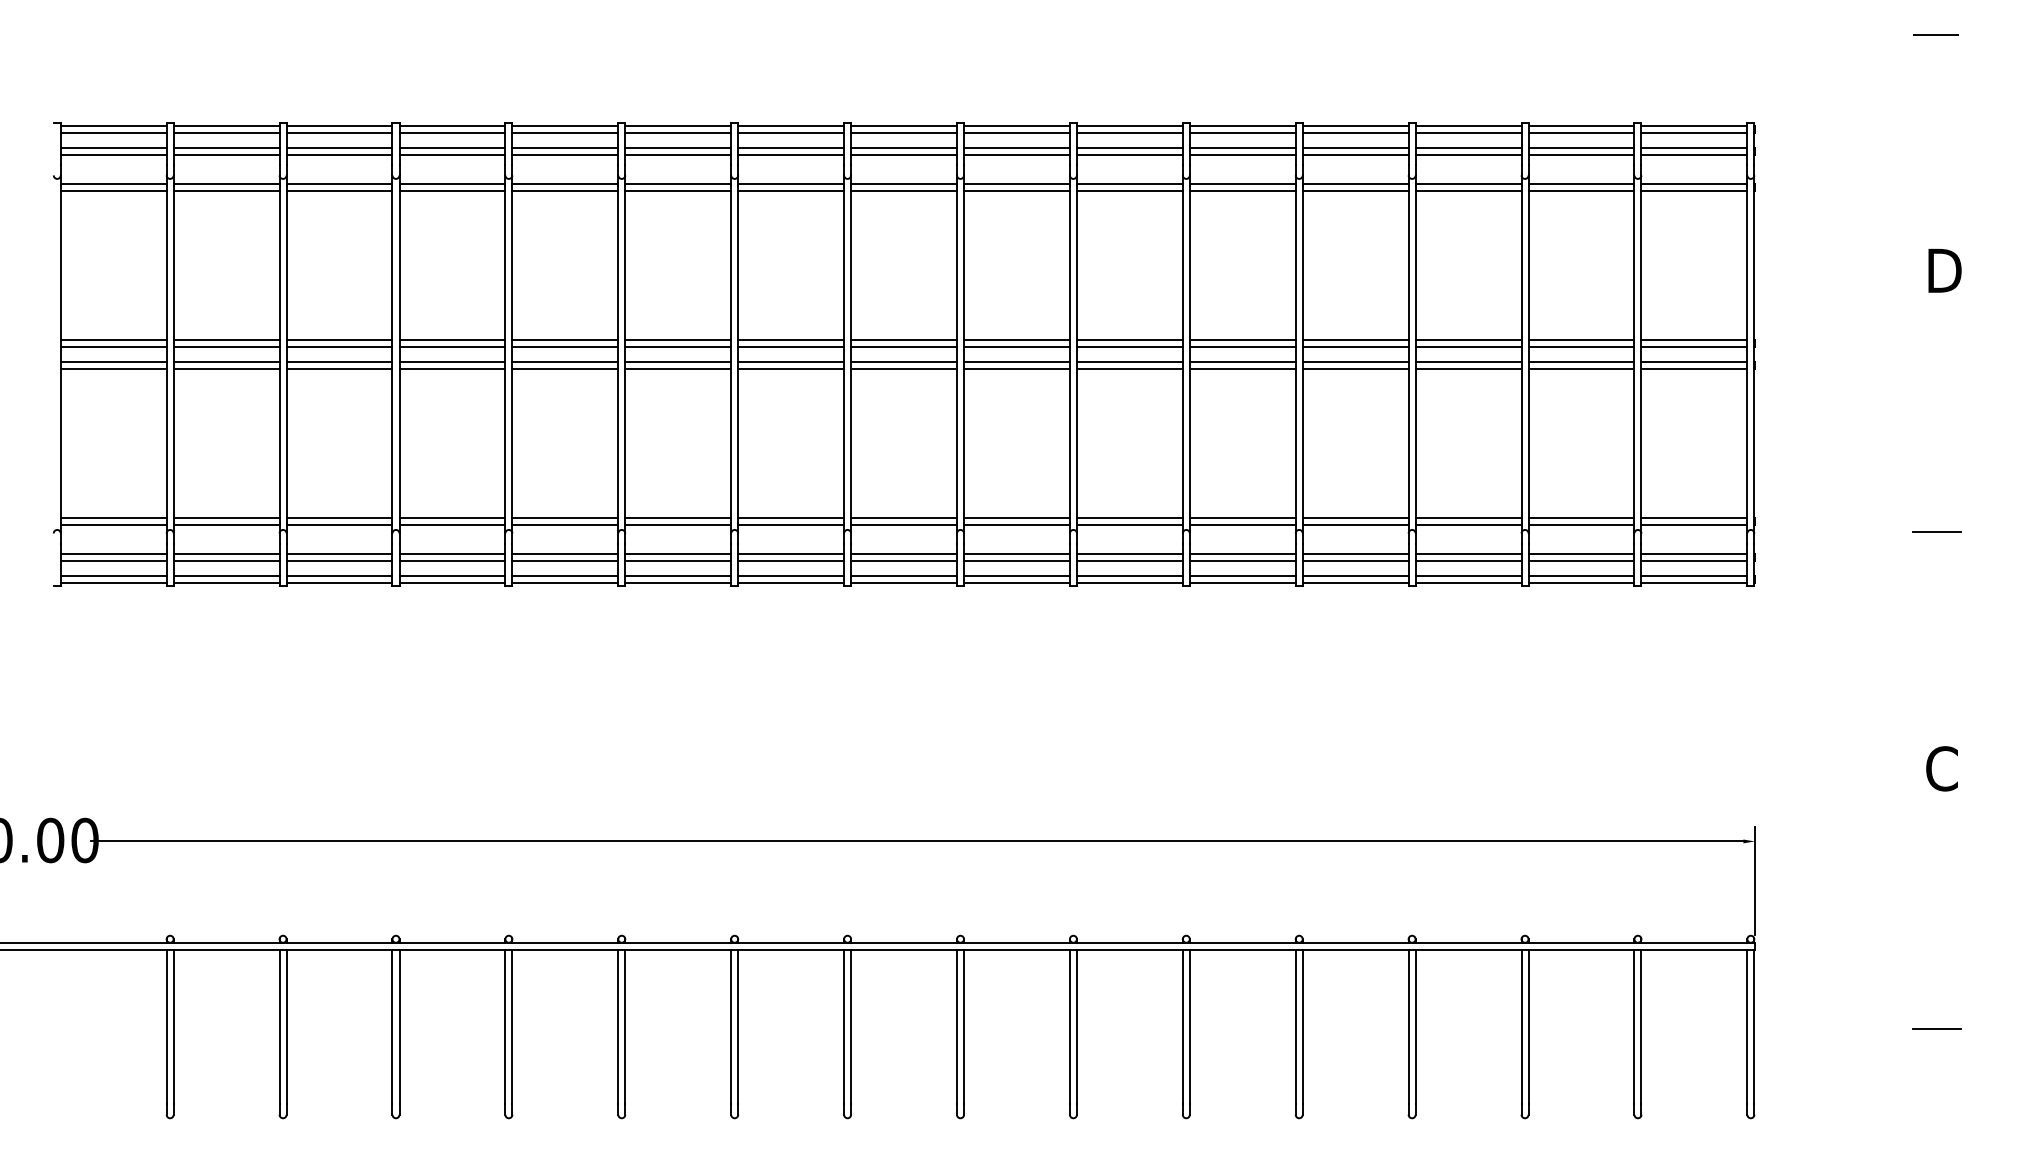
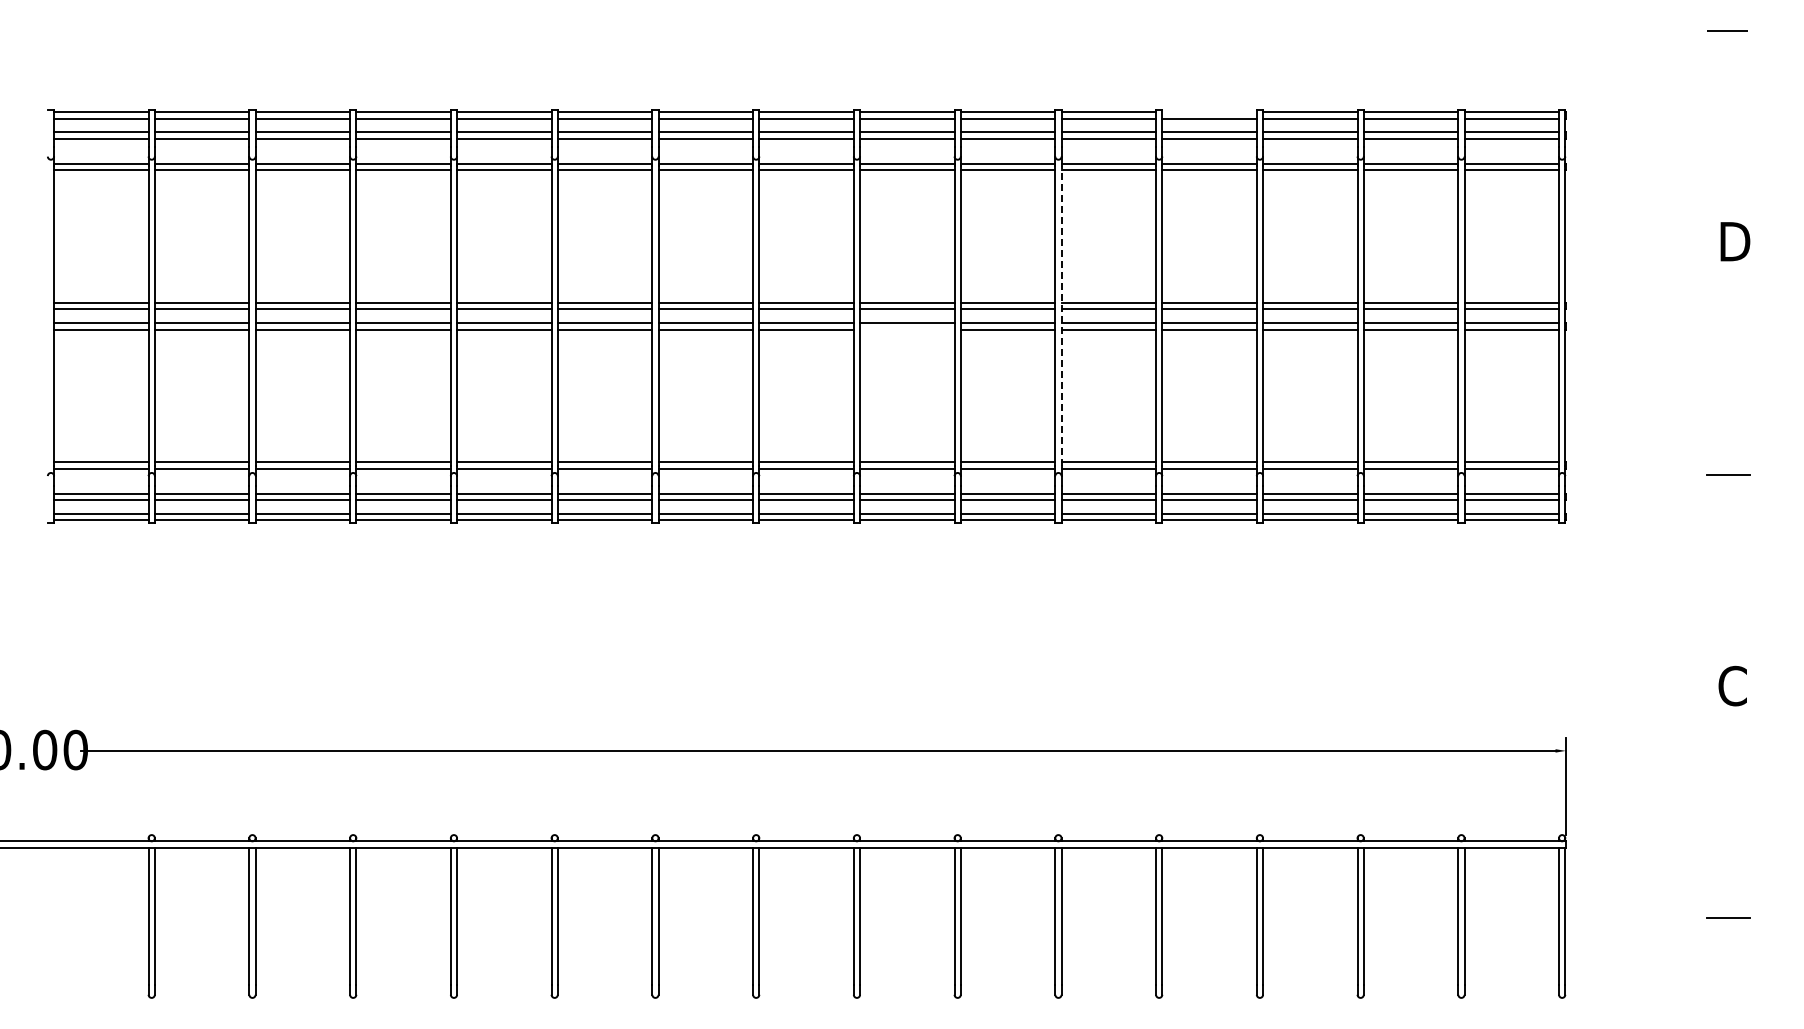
line: (1355, 125) -> (1209, 112), removed
line: (1189, 353) -> (1061, 315), solid -> dashed
line: (1017, 369) -> (907, 329), removed

